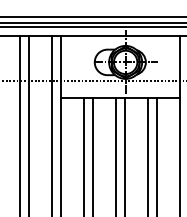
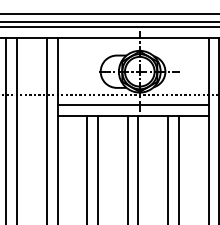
line: (119, 89) -> (132, 106), added

